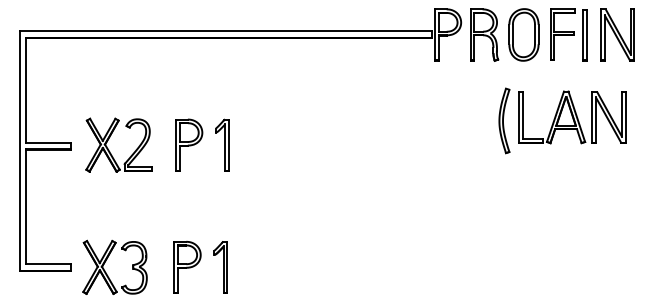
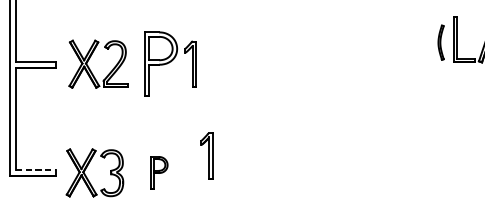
part: (504, 120) -> (441, 42), size x0.6
part: (189, 144) -> (161, 63), size x1.4
line: (48, 264) -> (35, 170), solid -> dashed
part: (187, 267) -> (159, 172), size x0.7
part: (220, 267) -> (206, 156), moved

